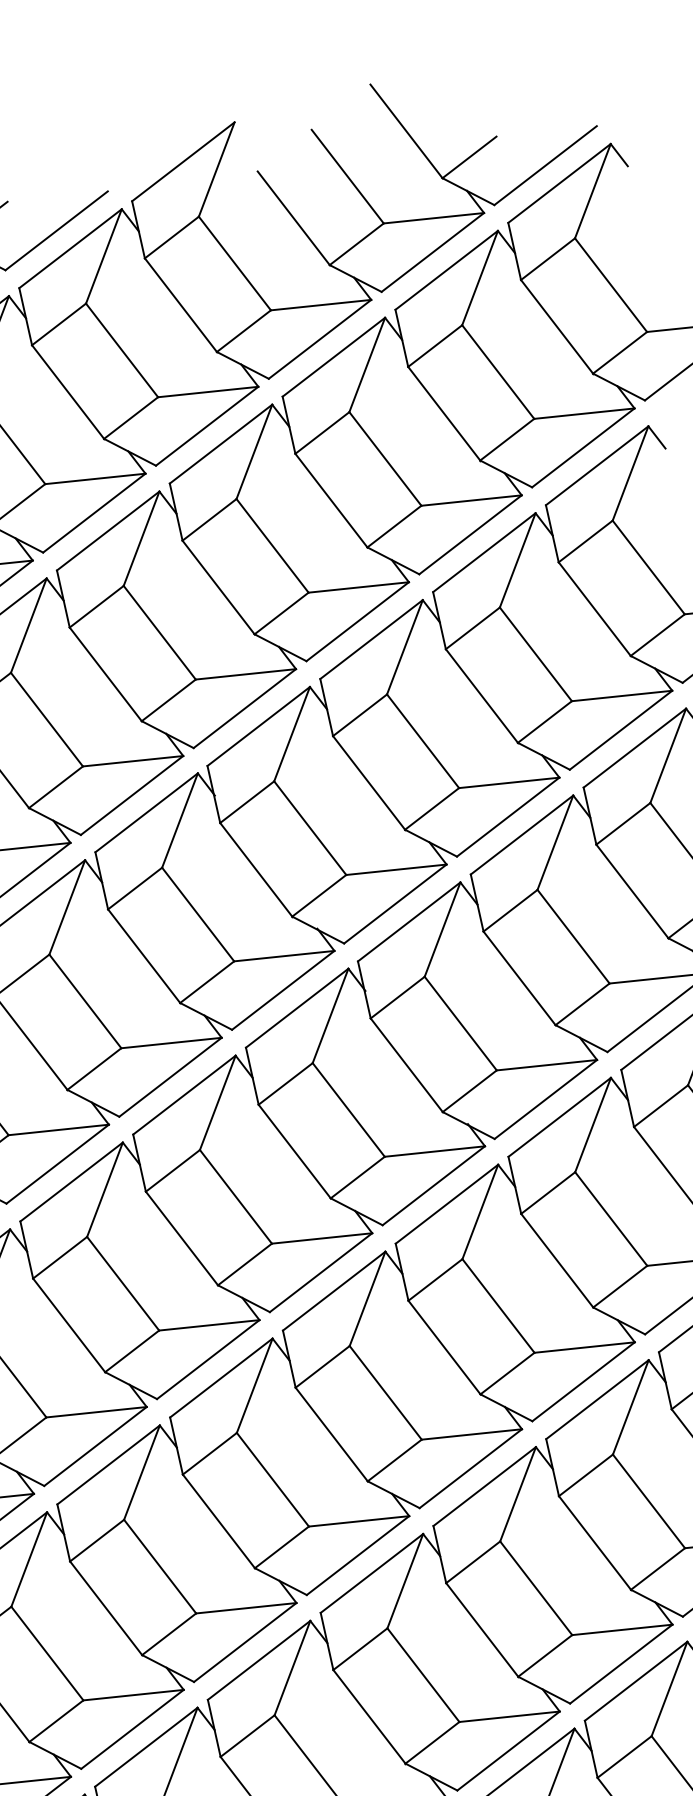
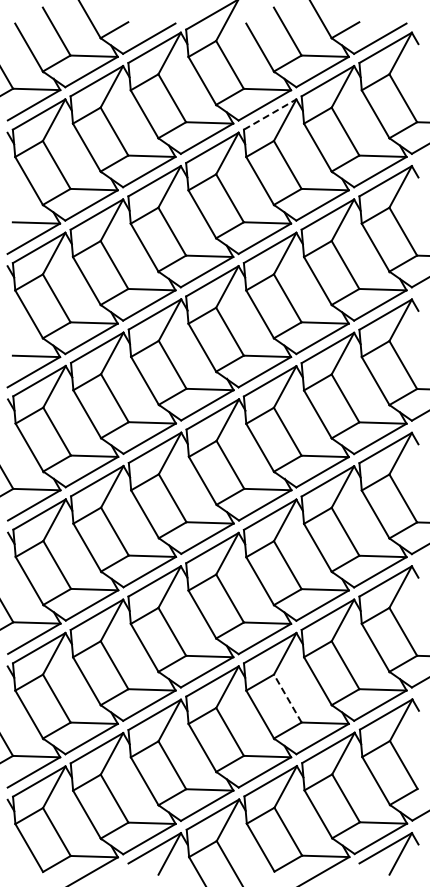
line: (334, 357) -> (270, 114), solid -> dashed
line: (535, 1588) -> (287, 698), solid -> dashed

